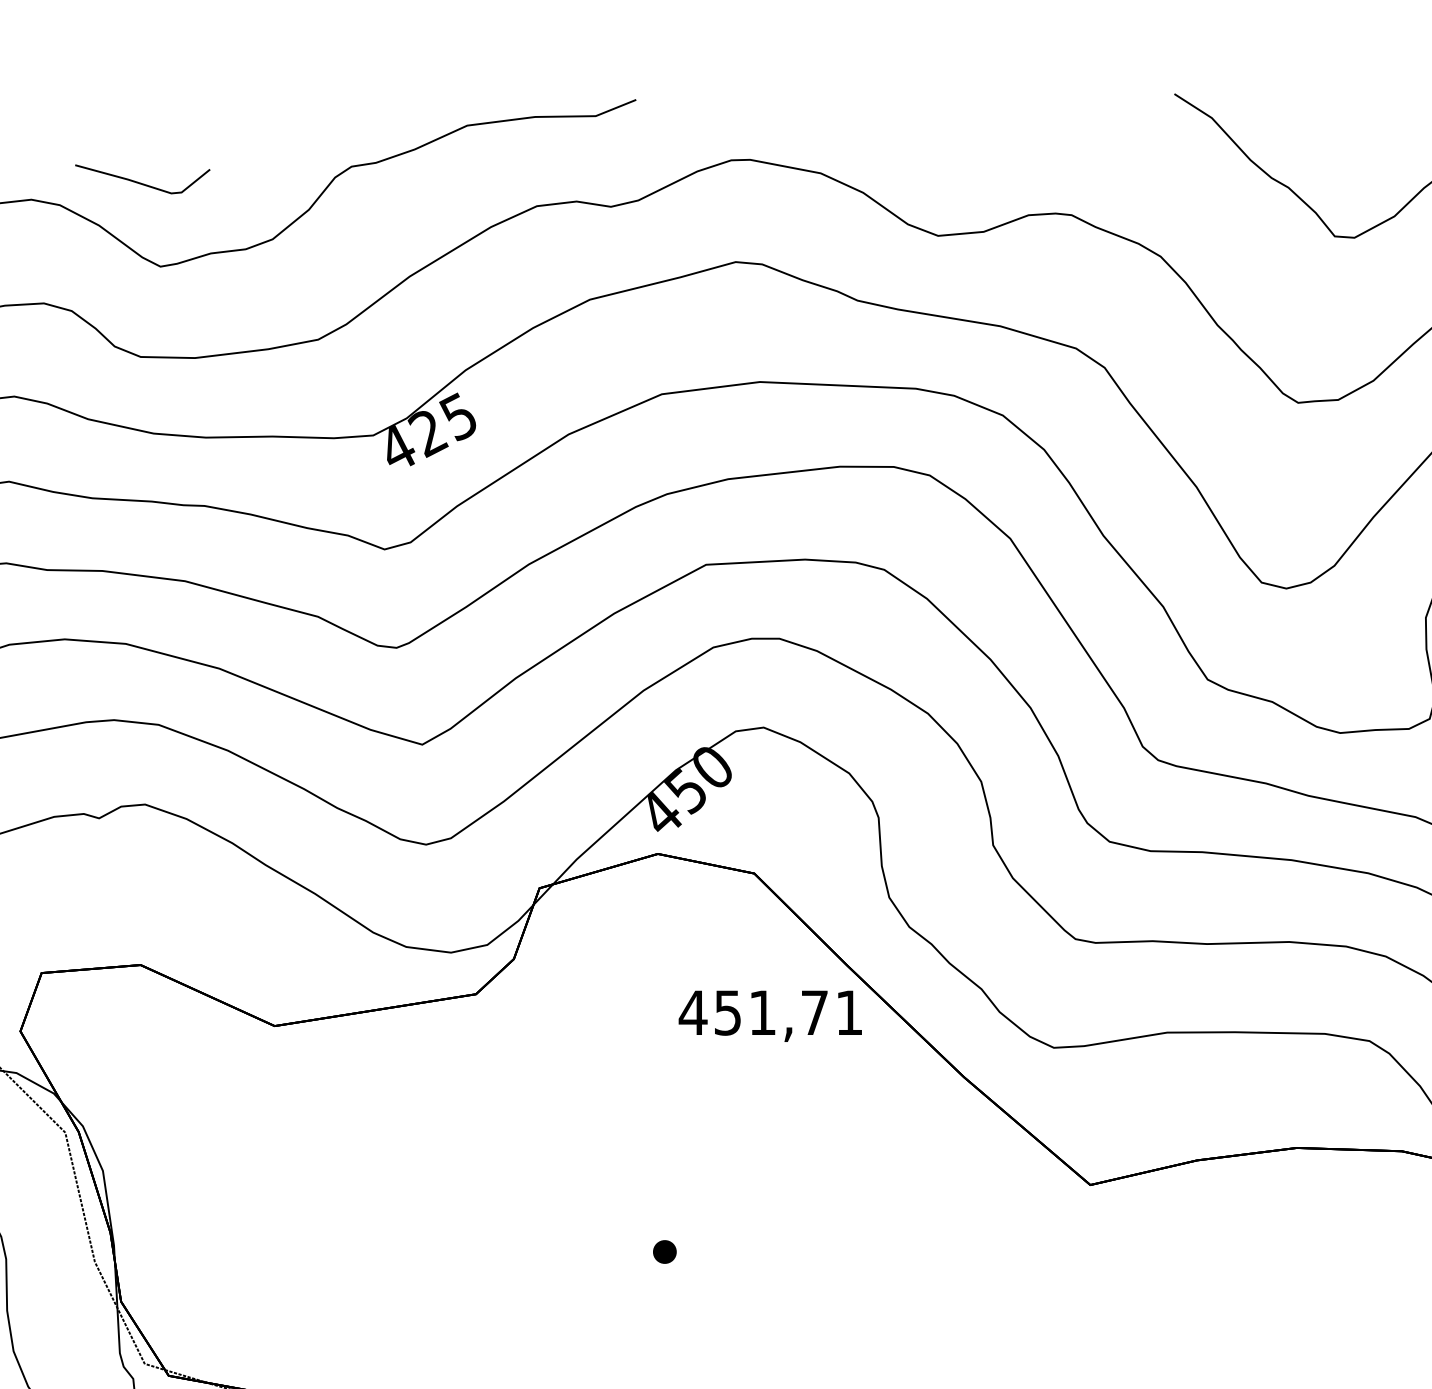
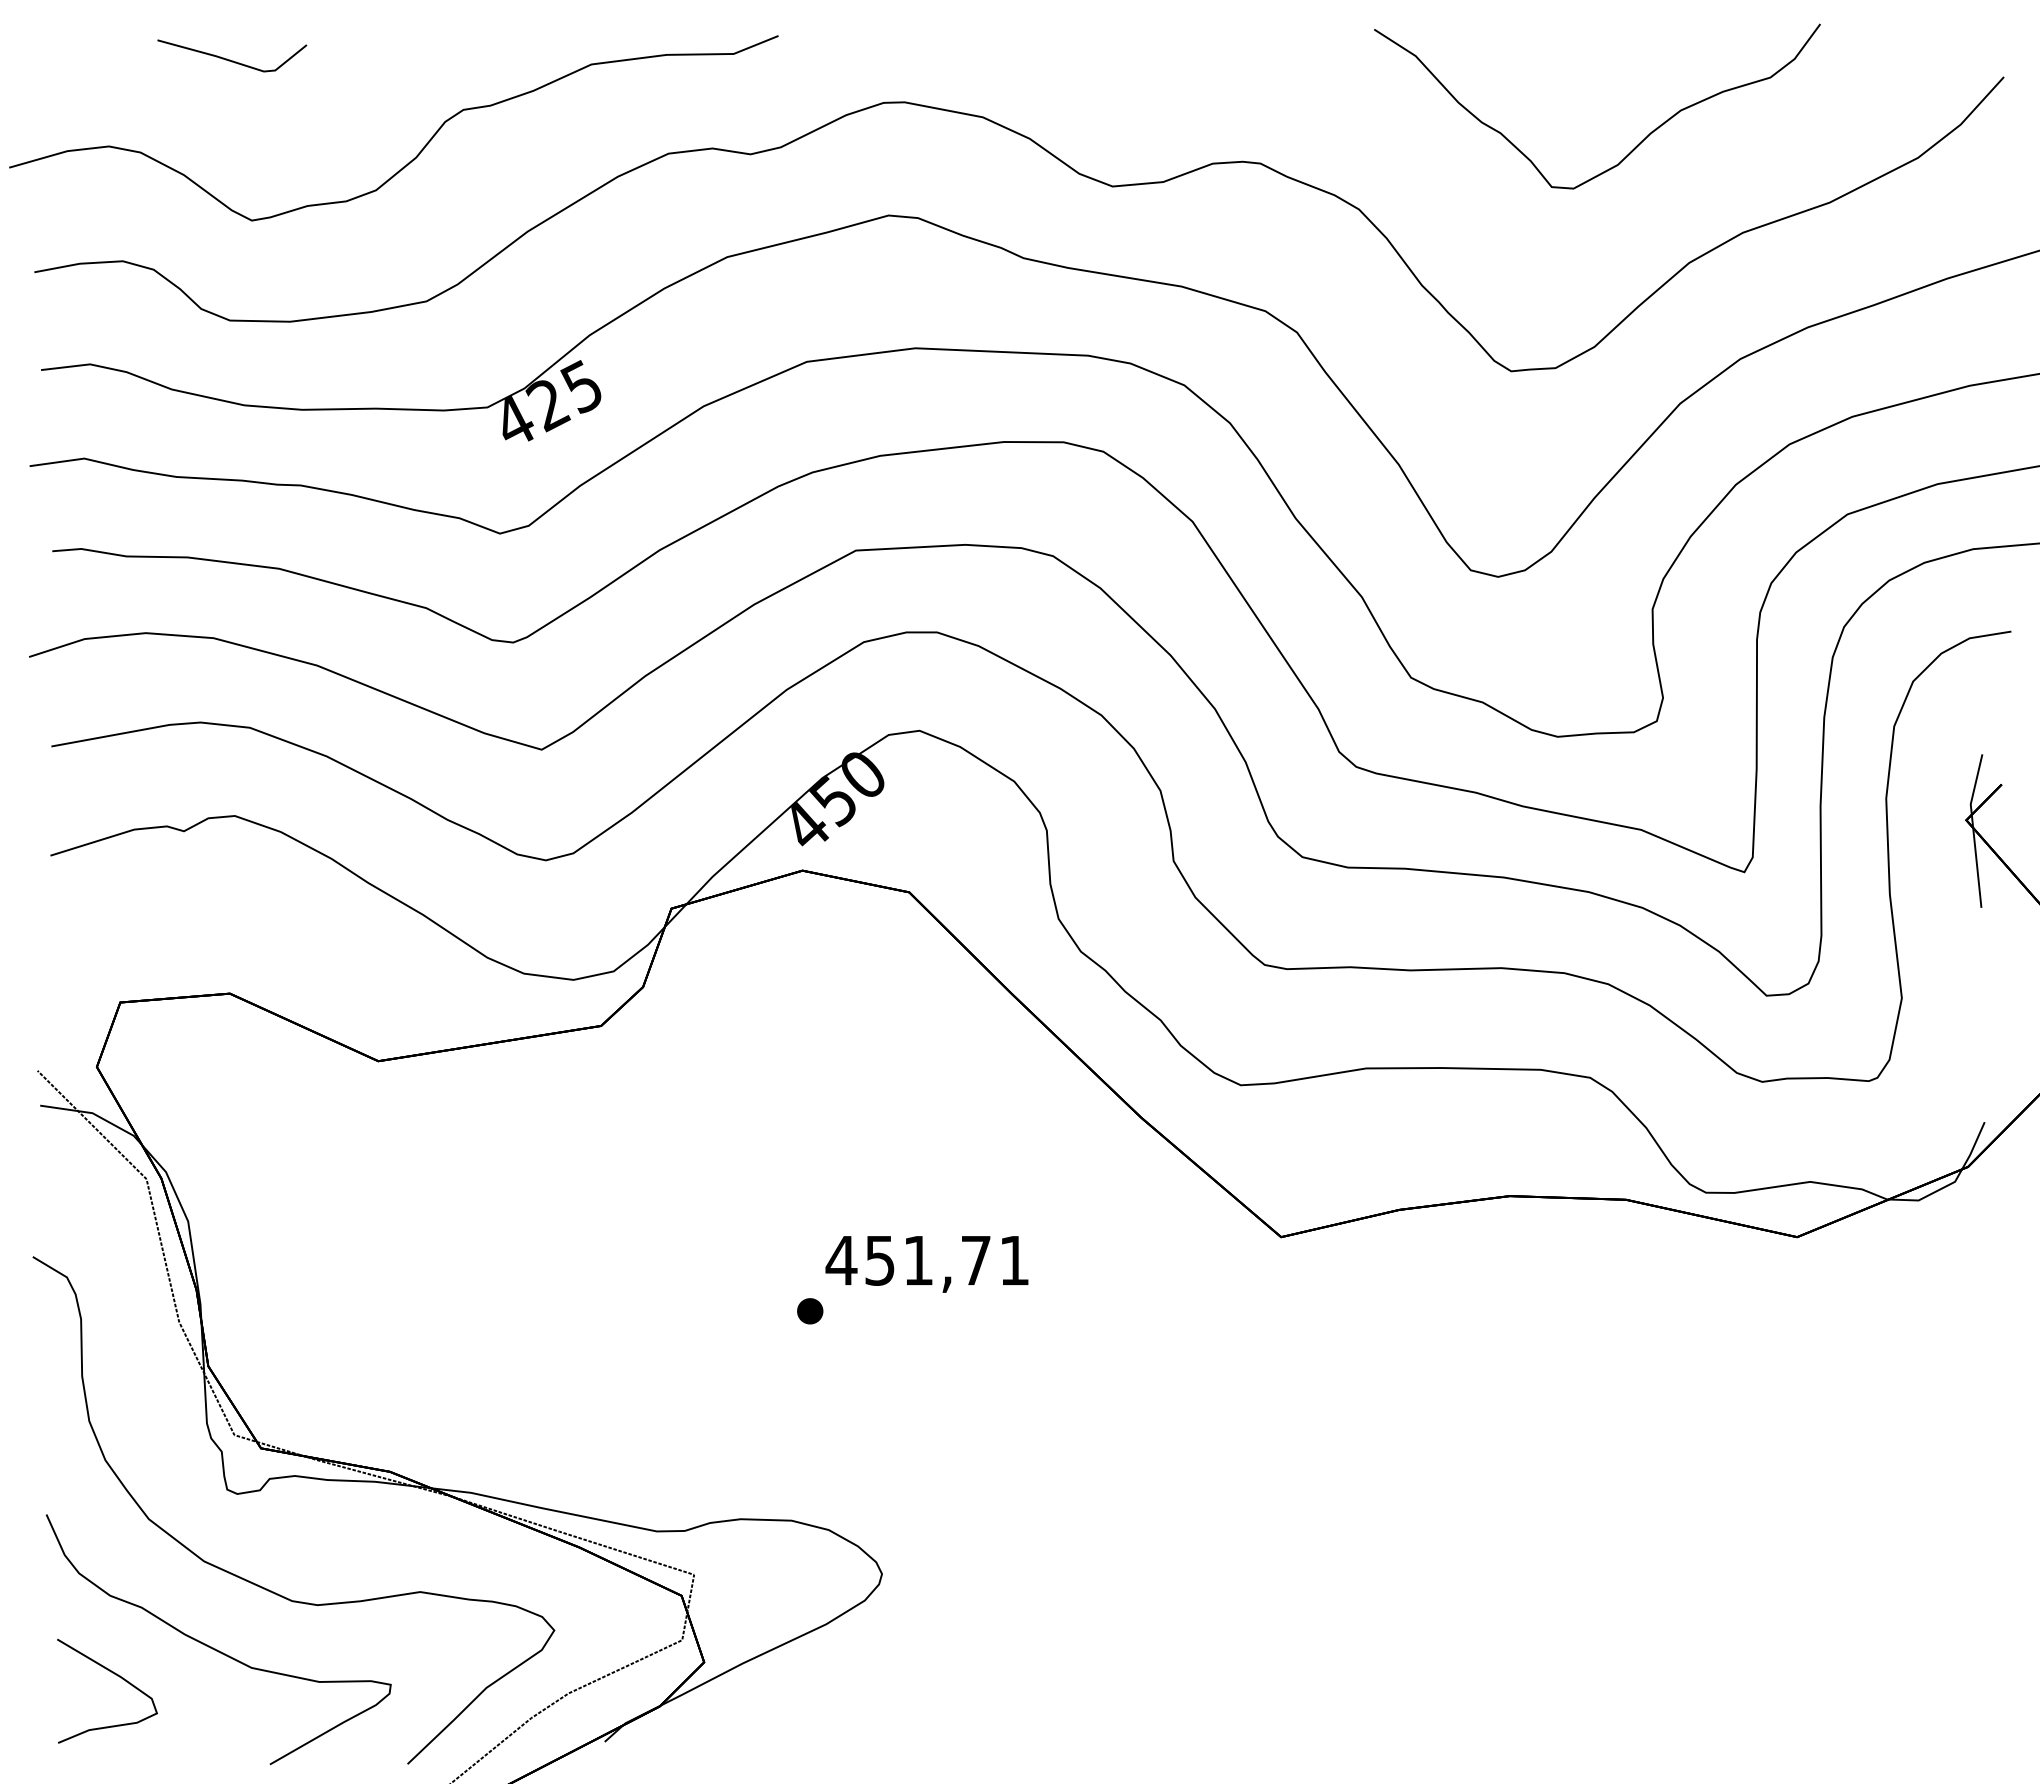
part: (142, 178) -> (232, 55), moved
text: (769, 1016) -> (926, 1264), moved

